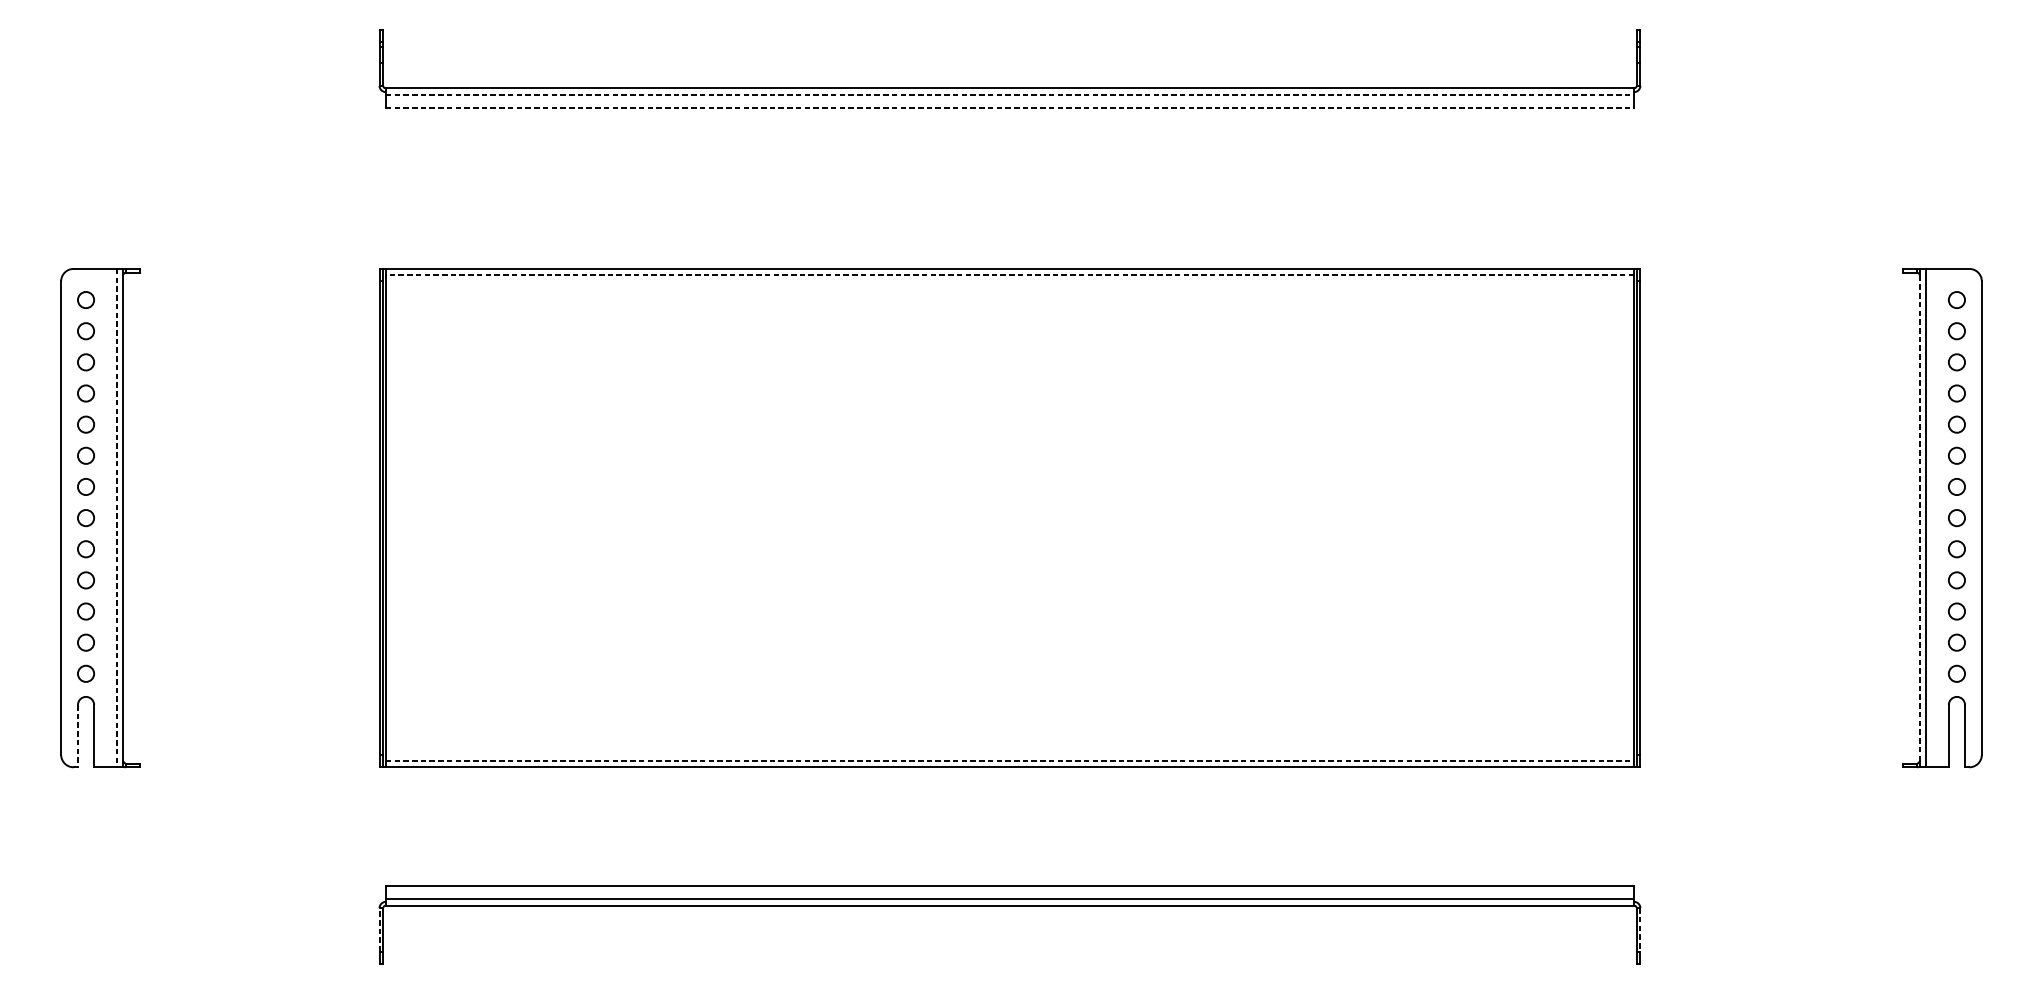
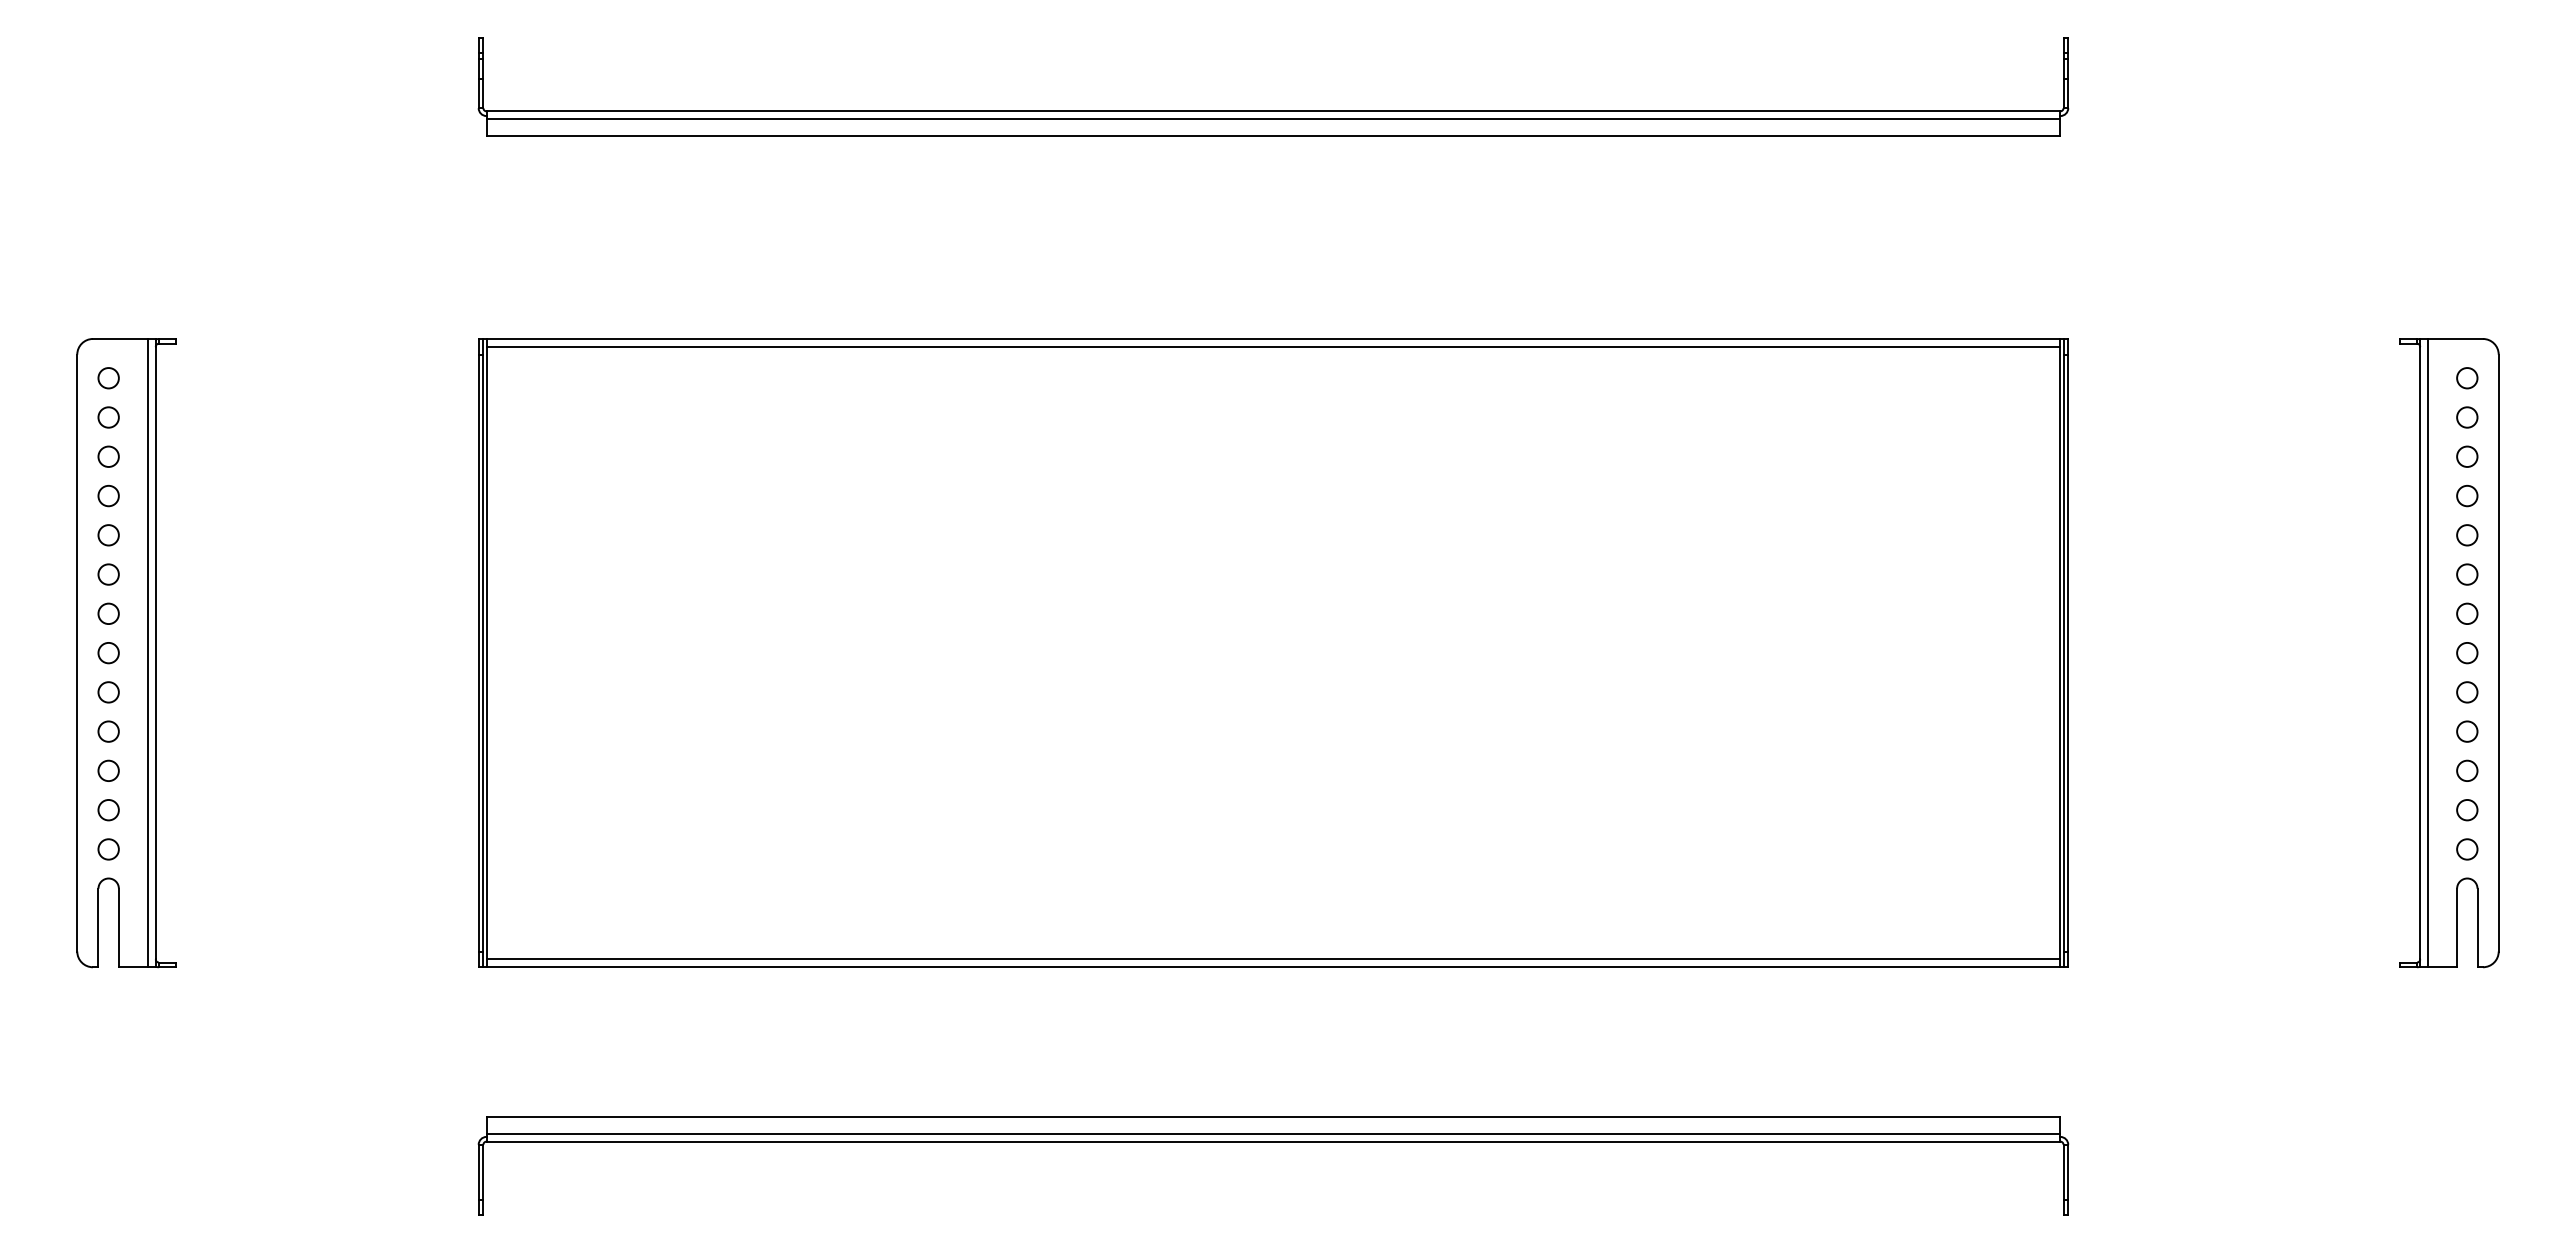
line: (1009, 94) -> (1273, 119), dashed -> solid
line: (1009, 108) -> (1273, 136), dashed -> solid
line: (1009, 274) -> (1273, 346), dashed -> solid
line: (1919, 517) -> (2420, 652), dashed -> solid
line: (116, 518) -> (147, 653), dashed -> solid
line: (77, 736) -> (98, 928), dashed -> solid
line: (1009, 761) -> (1273, 959), dashed -> solid
line: (379, 929) -> (478, 1171), dashed -> solid
line: (1640, 930) -> (2068, 1172), dashed -> solid

